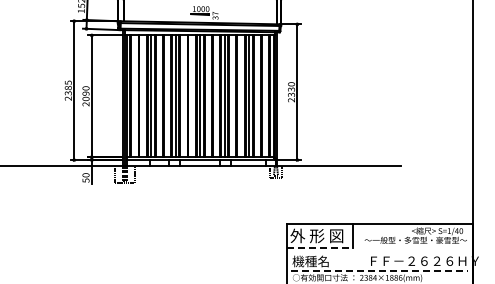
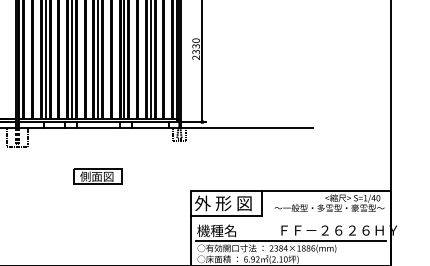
part: (199, 210) -> (97, 176), added
line: (320, 247) -> (227, 215), dashed -> solid
line: (379, 270) -> (290, 240), dashed -> solid

